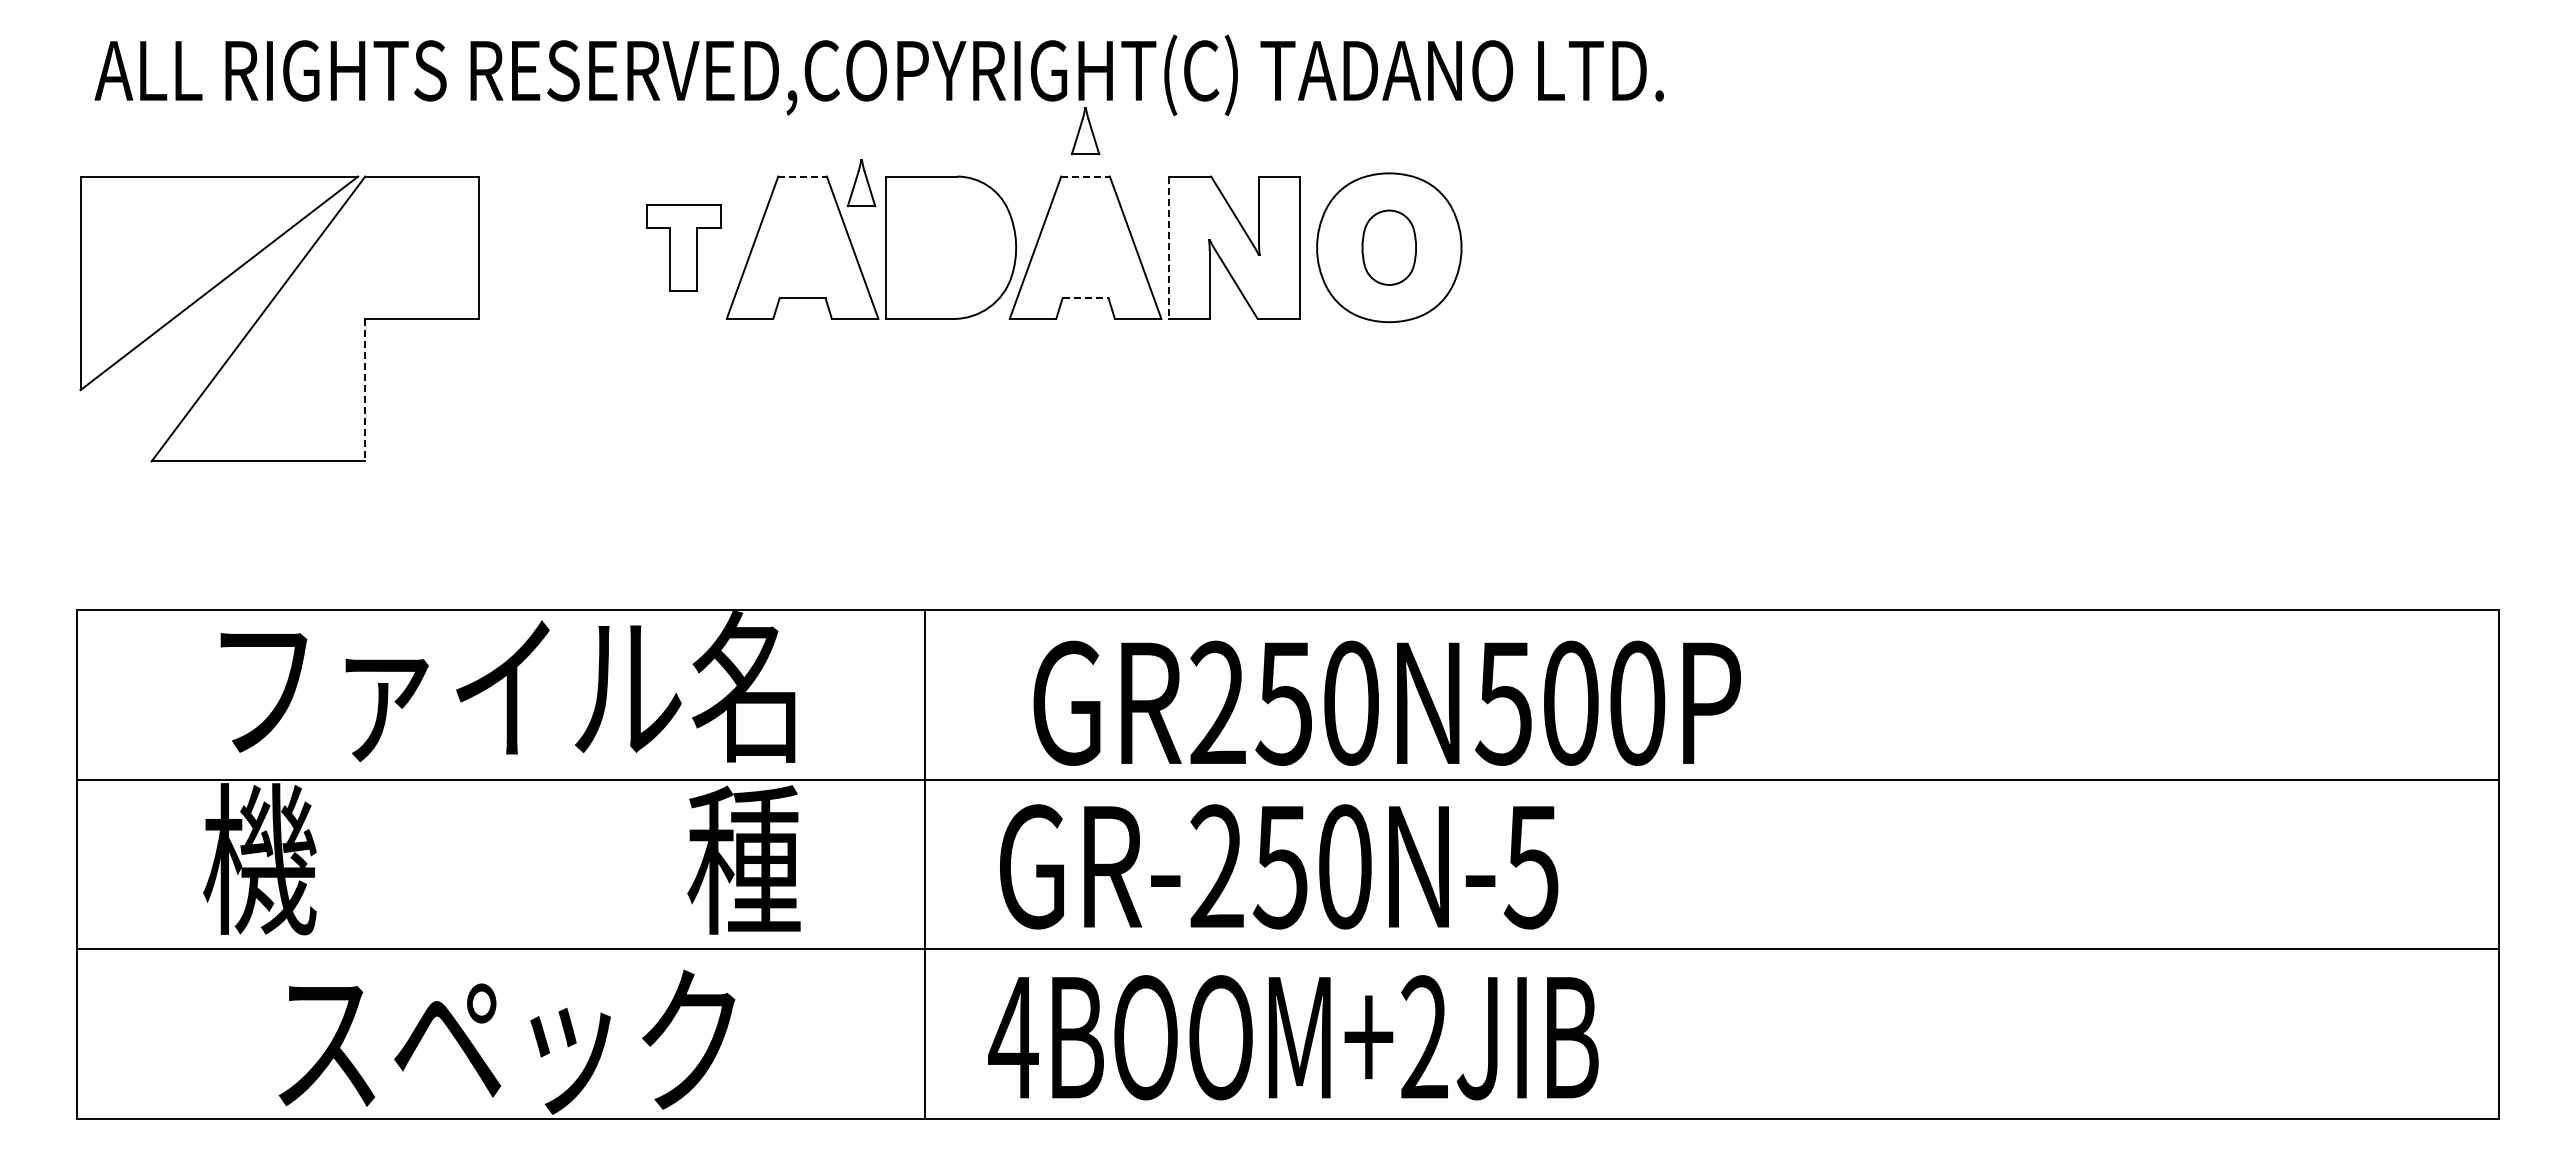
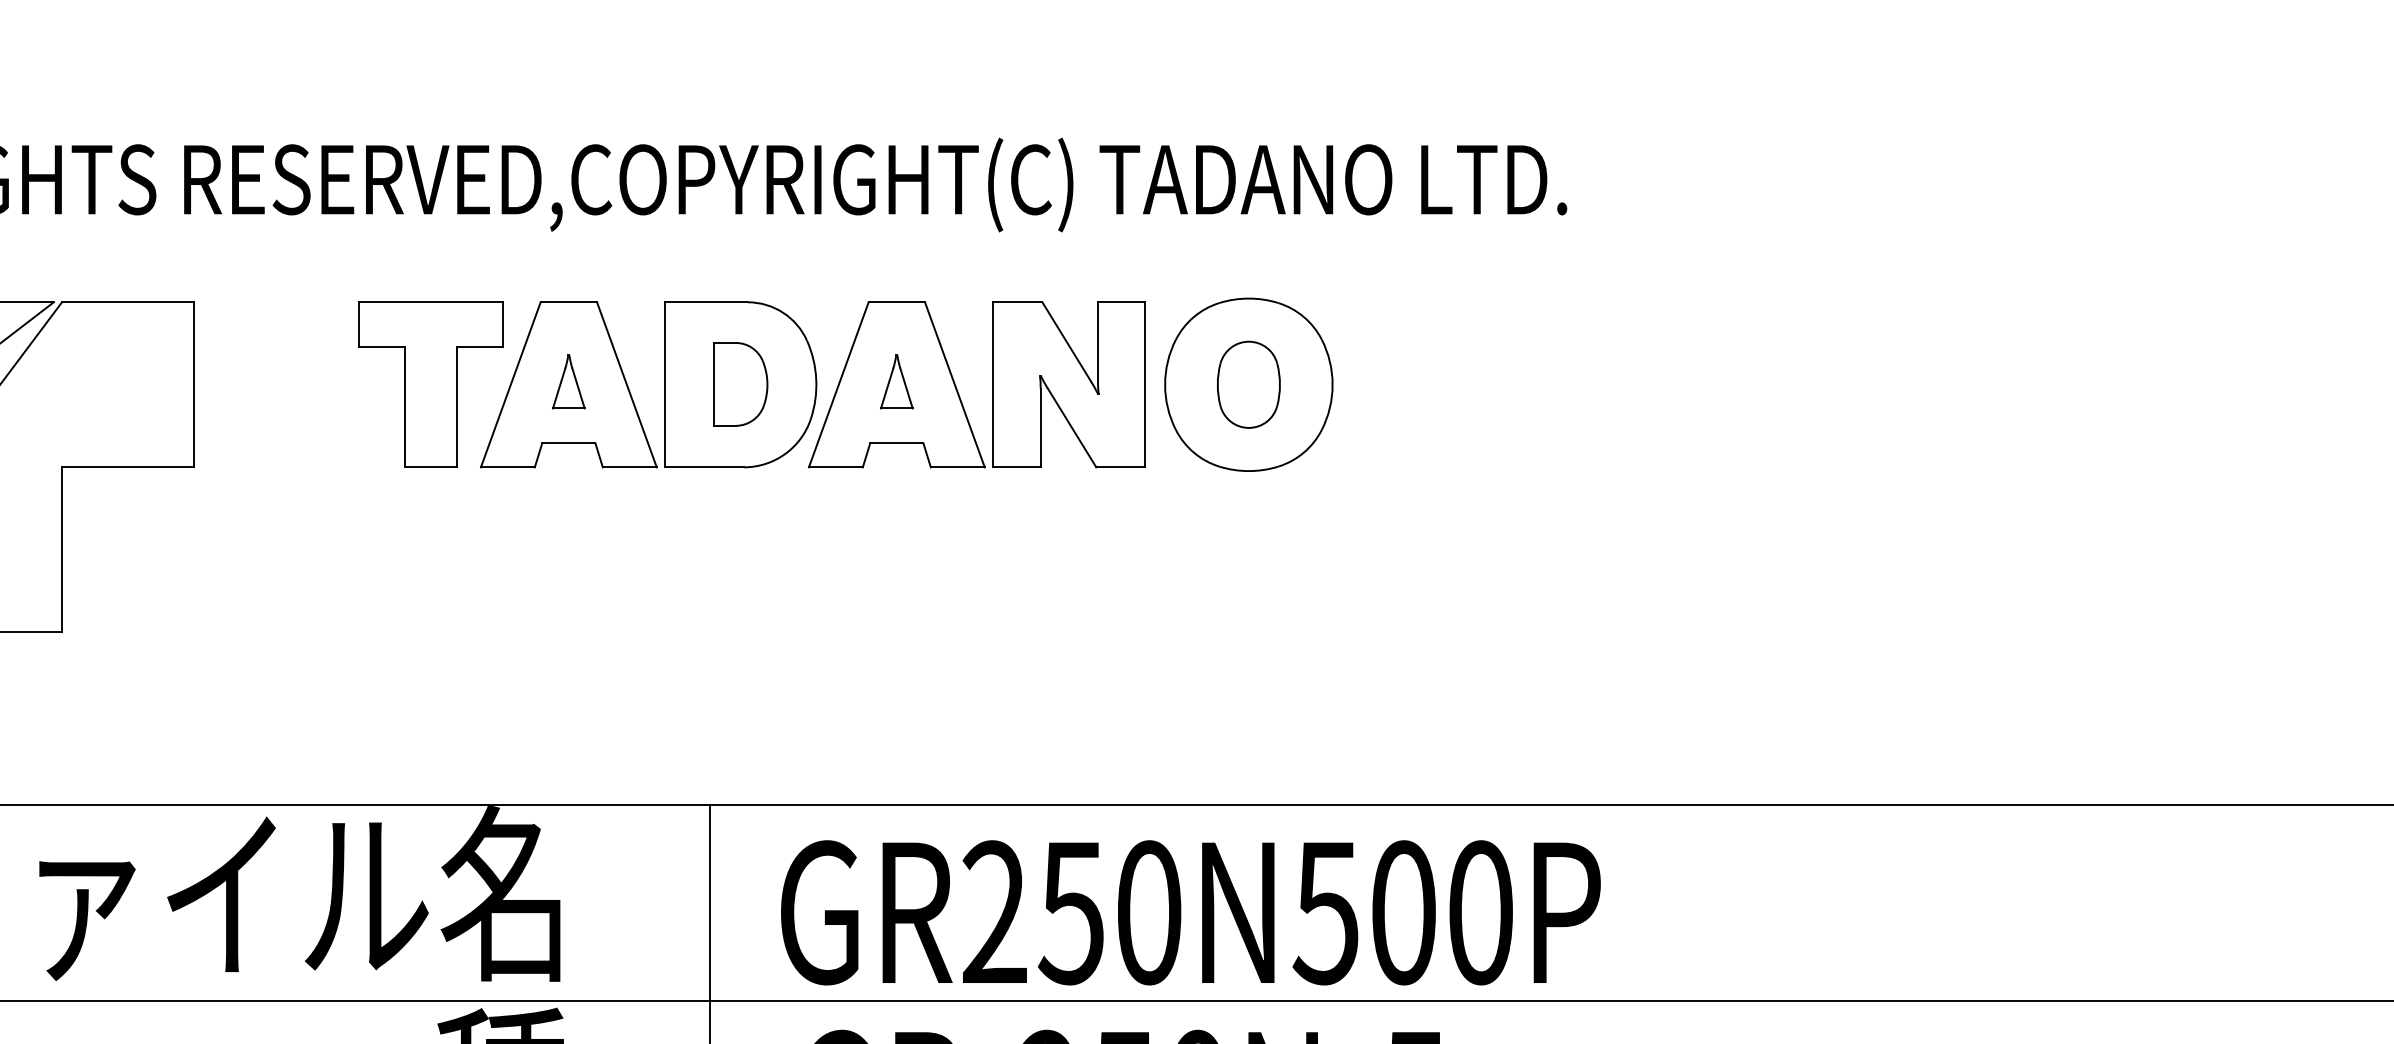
part: (1085, 131) -> (896, 382), moved
line: (803, 176) -> (569, 302), dashed -> solid
line: (1086, 176) -> (897, 302), dashed -> solid
part: (861, 183) -> (568, 382), moved
part: (683, 247) -> (430, 384), size x1.67
part: (950, 247) -> (740, 384), added
line: (1168, 248) -> (992, 385), dashed -> solid
line: (1085, 298) -> (896, 443), dashed -> solid
line: (365, 390) -> (62, 550), dashed -> solid
text: (1386, 702) -> (1189, 911), moved

